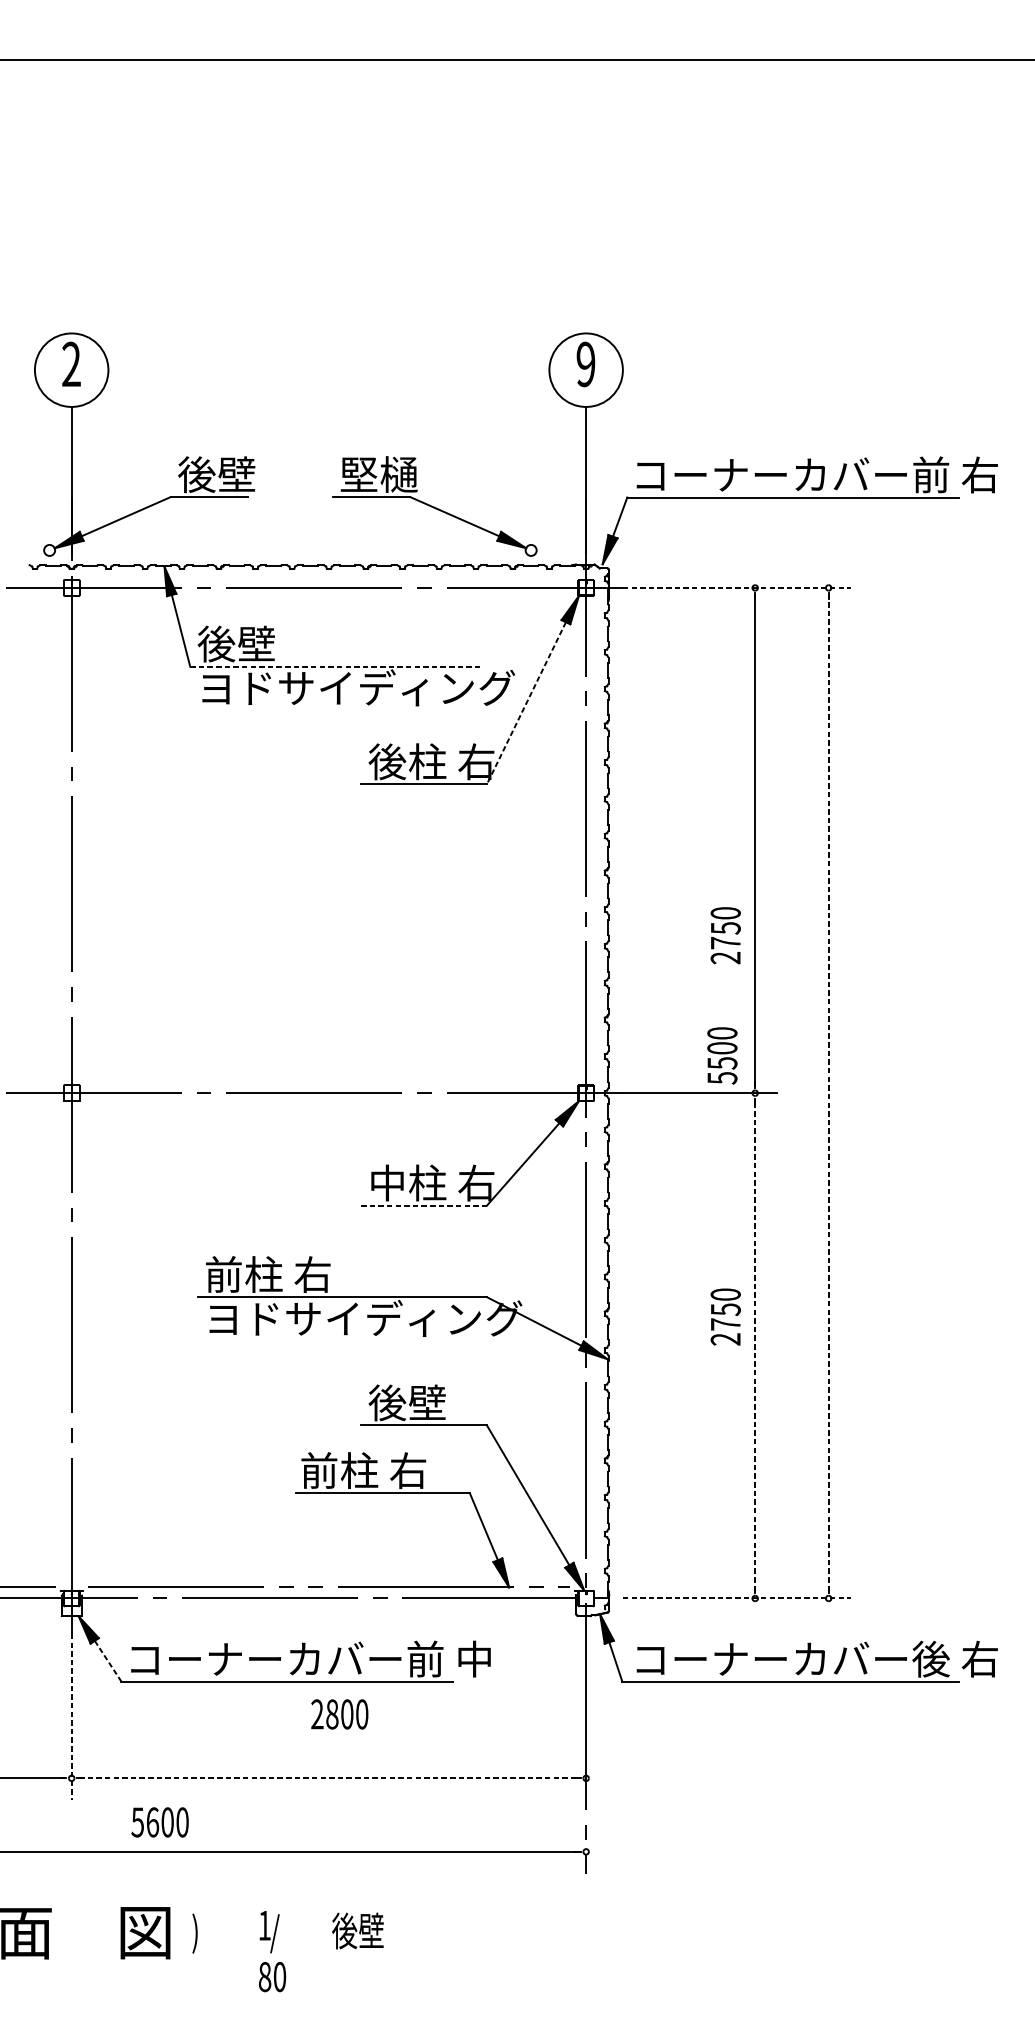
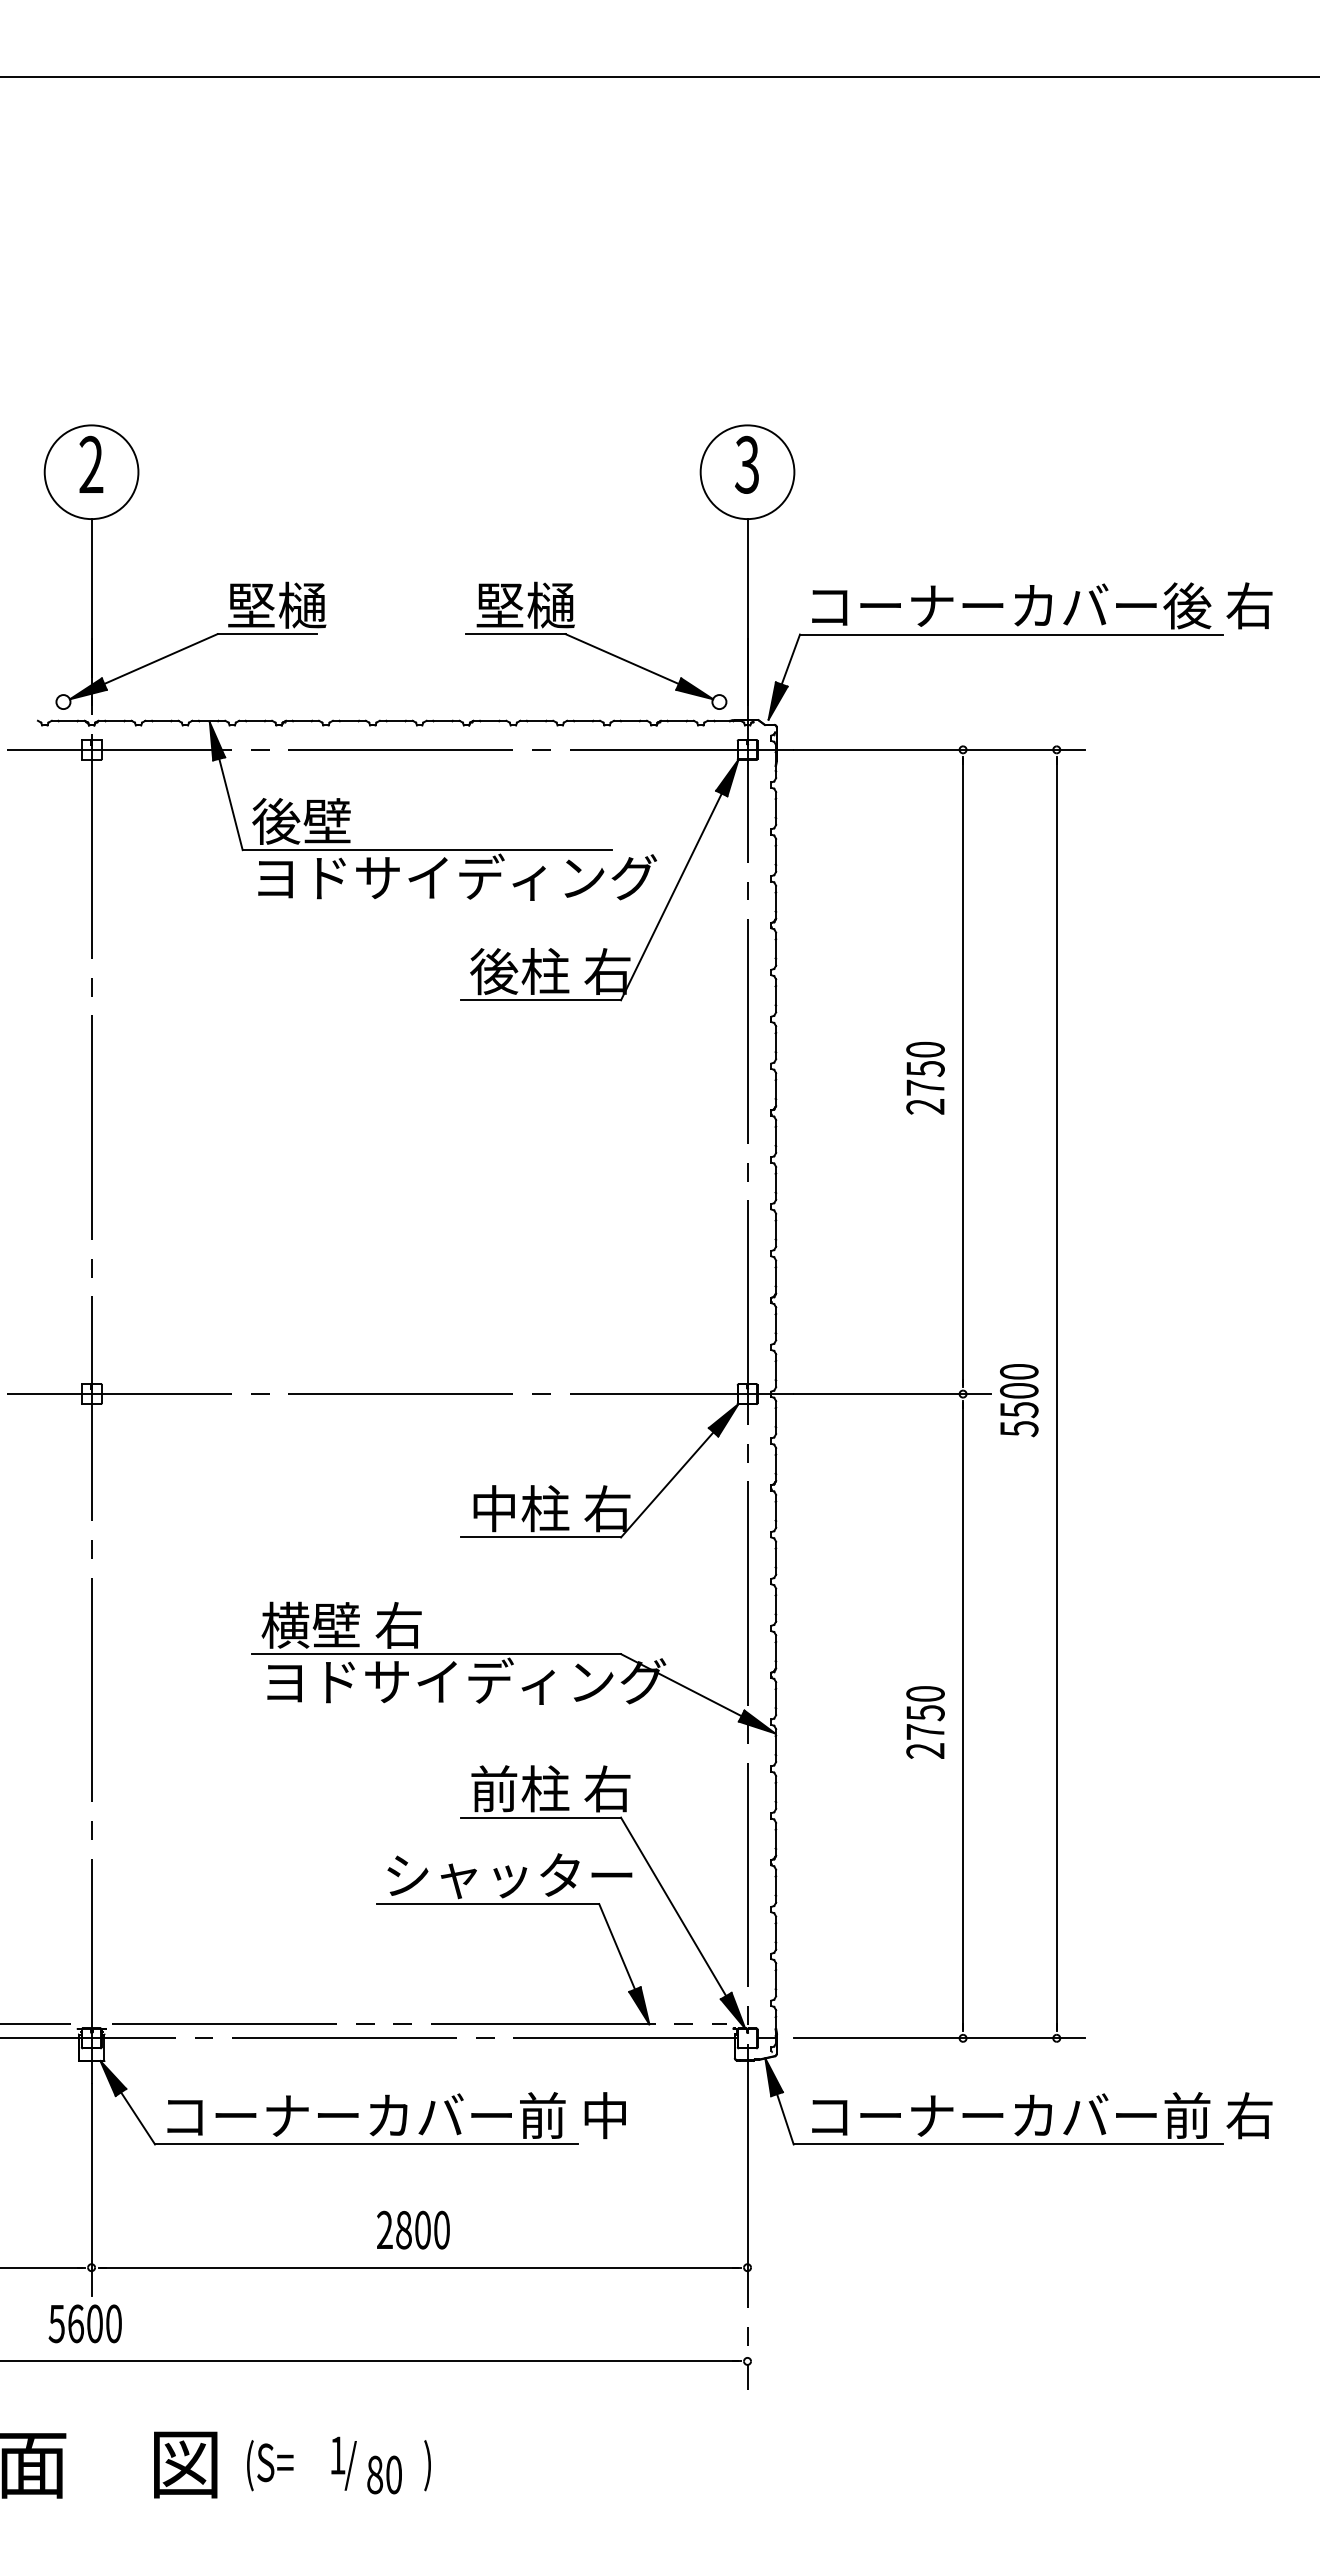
text: (585, 364) -> (746, 464), 9 -> 3
text: (216, 473) -> (276, 604), 後壁 -> 堅樋
text: (931, 474) -> (1187, 605), コーナーカバー前 右 -> コーナーカバー後 右
part: (434, 506) -> (596, 645), moved
line: (737, 587) -> (940, 749), dashed -> solid
line: (335, 666) -> (427, 850), dashed -> solid
line: (526, 702) -> (671, 896), dashed -> solid
text: (725, 935) -> (925, 1077), moved
text: (722, 1055) -> (1019, 1400), moved
line: (828, 1093) -> (1056, 1394), dashed -> solid
line: (424, 1205) -> (541, 1537), dashed -> solid
text: (243, 1273) -> (310, 1624), 前柱 右 -> 横壁 右
text: (725, 1317) -> (925, 1722), moved
line: (755, 1346) -> (963, 1716), dashed -> solid
text: (431, 1402) -> (550, 1788), 後壁 -> 前柱 右
text: (398, 1470) -> (508, 1875), 前柱 右 -> シャッター
line: (737, 1598) -> (940, 2038), dashed -> solid
text: (931, 1659) -> (1187, 2115), コーナーカバー後 右 -> コーナーカバー前 右
line: (108, 1661) -> (138, 2118), dashed -> solid
text: (339, 1713) -> (413, 2229), moved
line: (71, 1717) -> (91, 2190), dashed -> solid
line: (328, 1778) -> (419, 2267), dashed -> solid
text: (159, 1822) -> (84, 2323), moved
text: (357, 1932) -> (456, 2464), 後壁 -> )
text: (211, 1933) -> (269, 2465), ) -> (S=
text: (272, 1976) -> (384, 2474), moved

